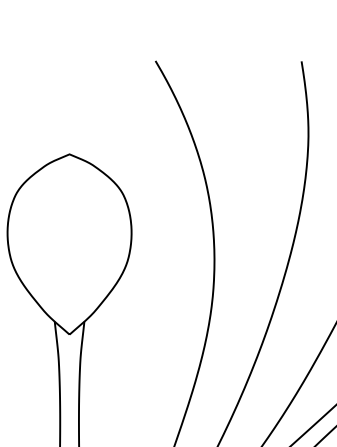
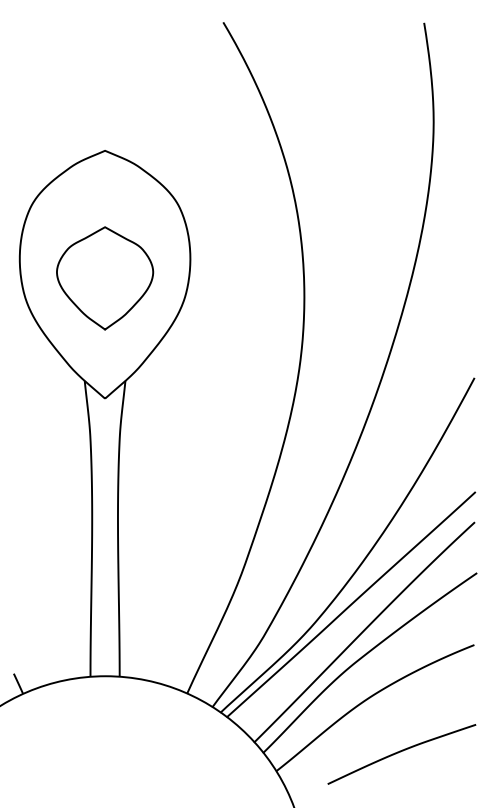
part: (69, 247) -> (105, 278), added

